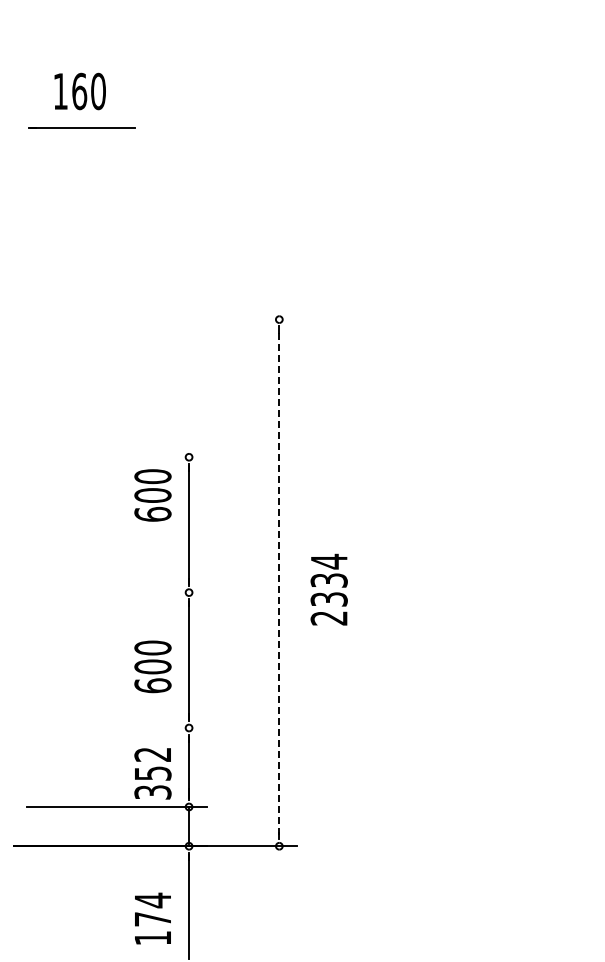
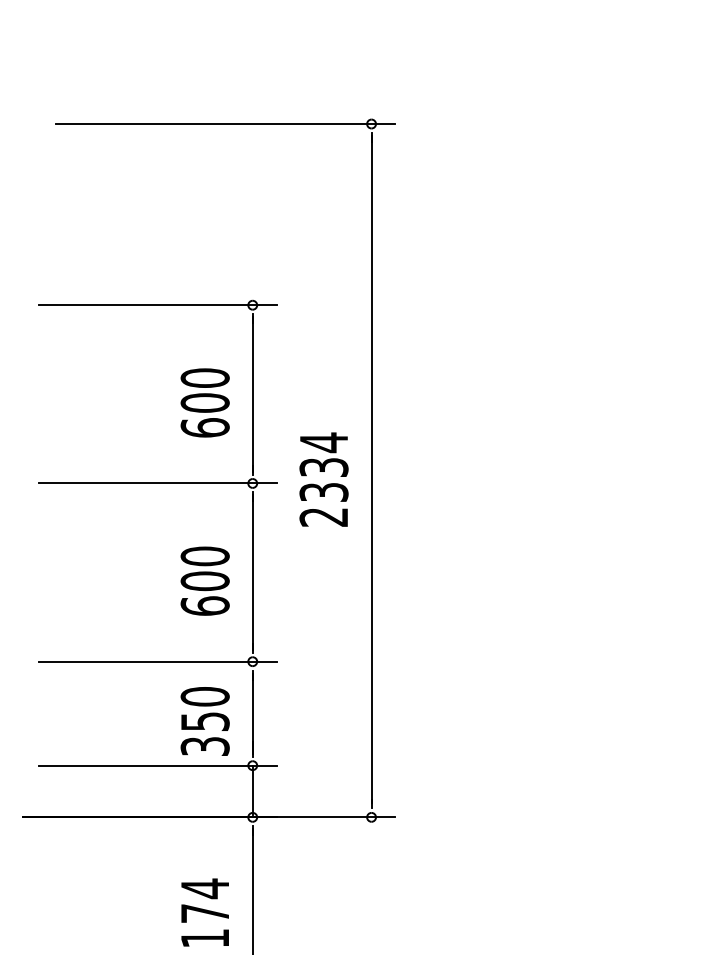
line: (168, 319) -> (225, 123), added
line: (116, 457) -> (157, 305), added
text: (152, 495) -> (204, 402), moved
line: (279, 581) -> (371, 468), dashed -> solid
text: (328, 589) -> (323, 479), moved
line: (116, 592) -> (157, 483), added
line: (116, 728) -> (157, 662), added
text: (152, 754) -> (204, 696), 352 -> 350

